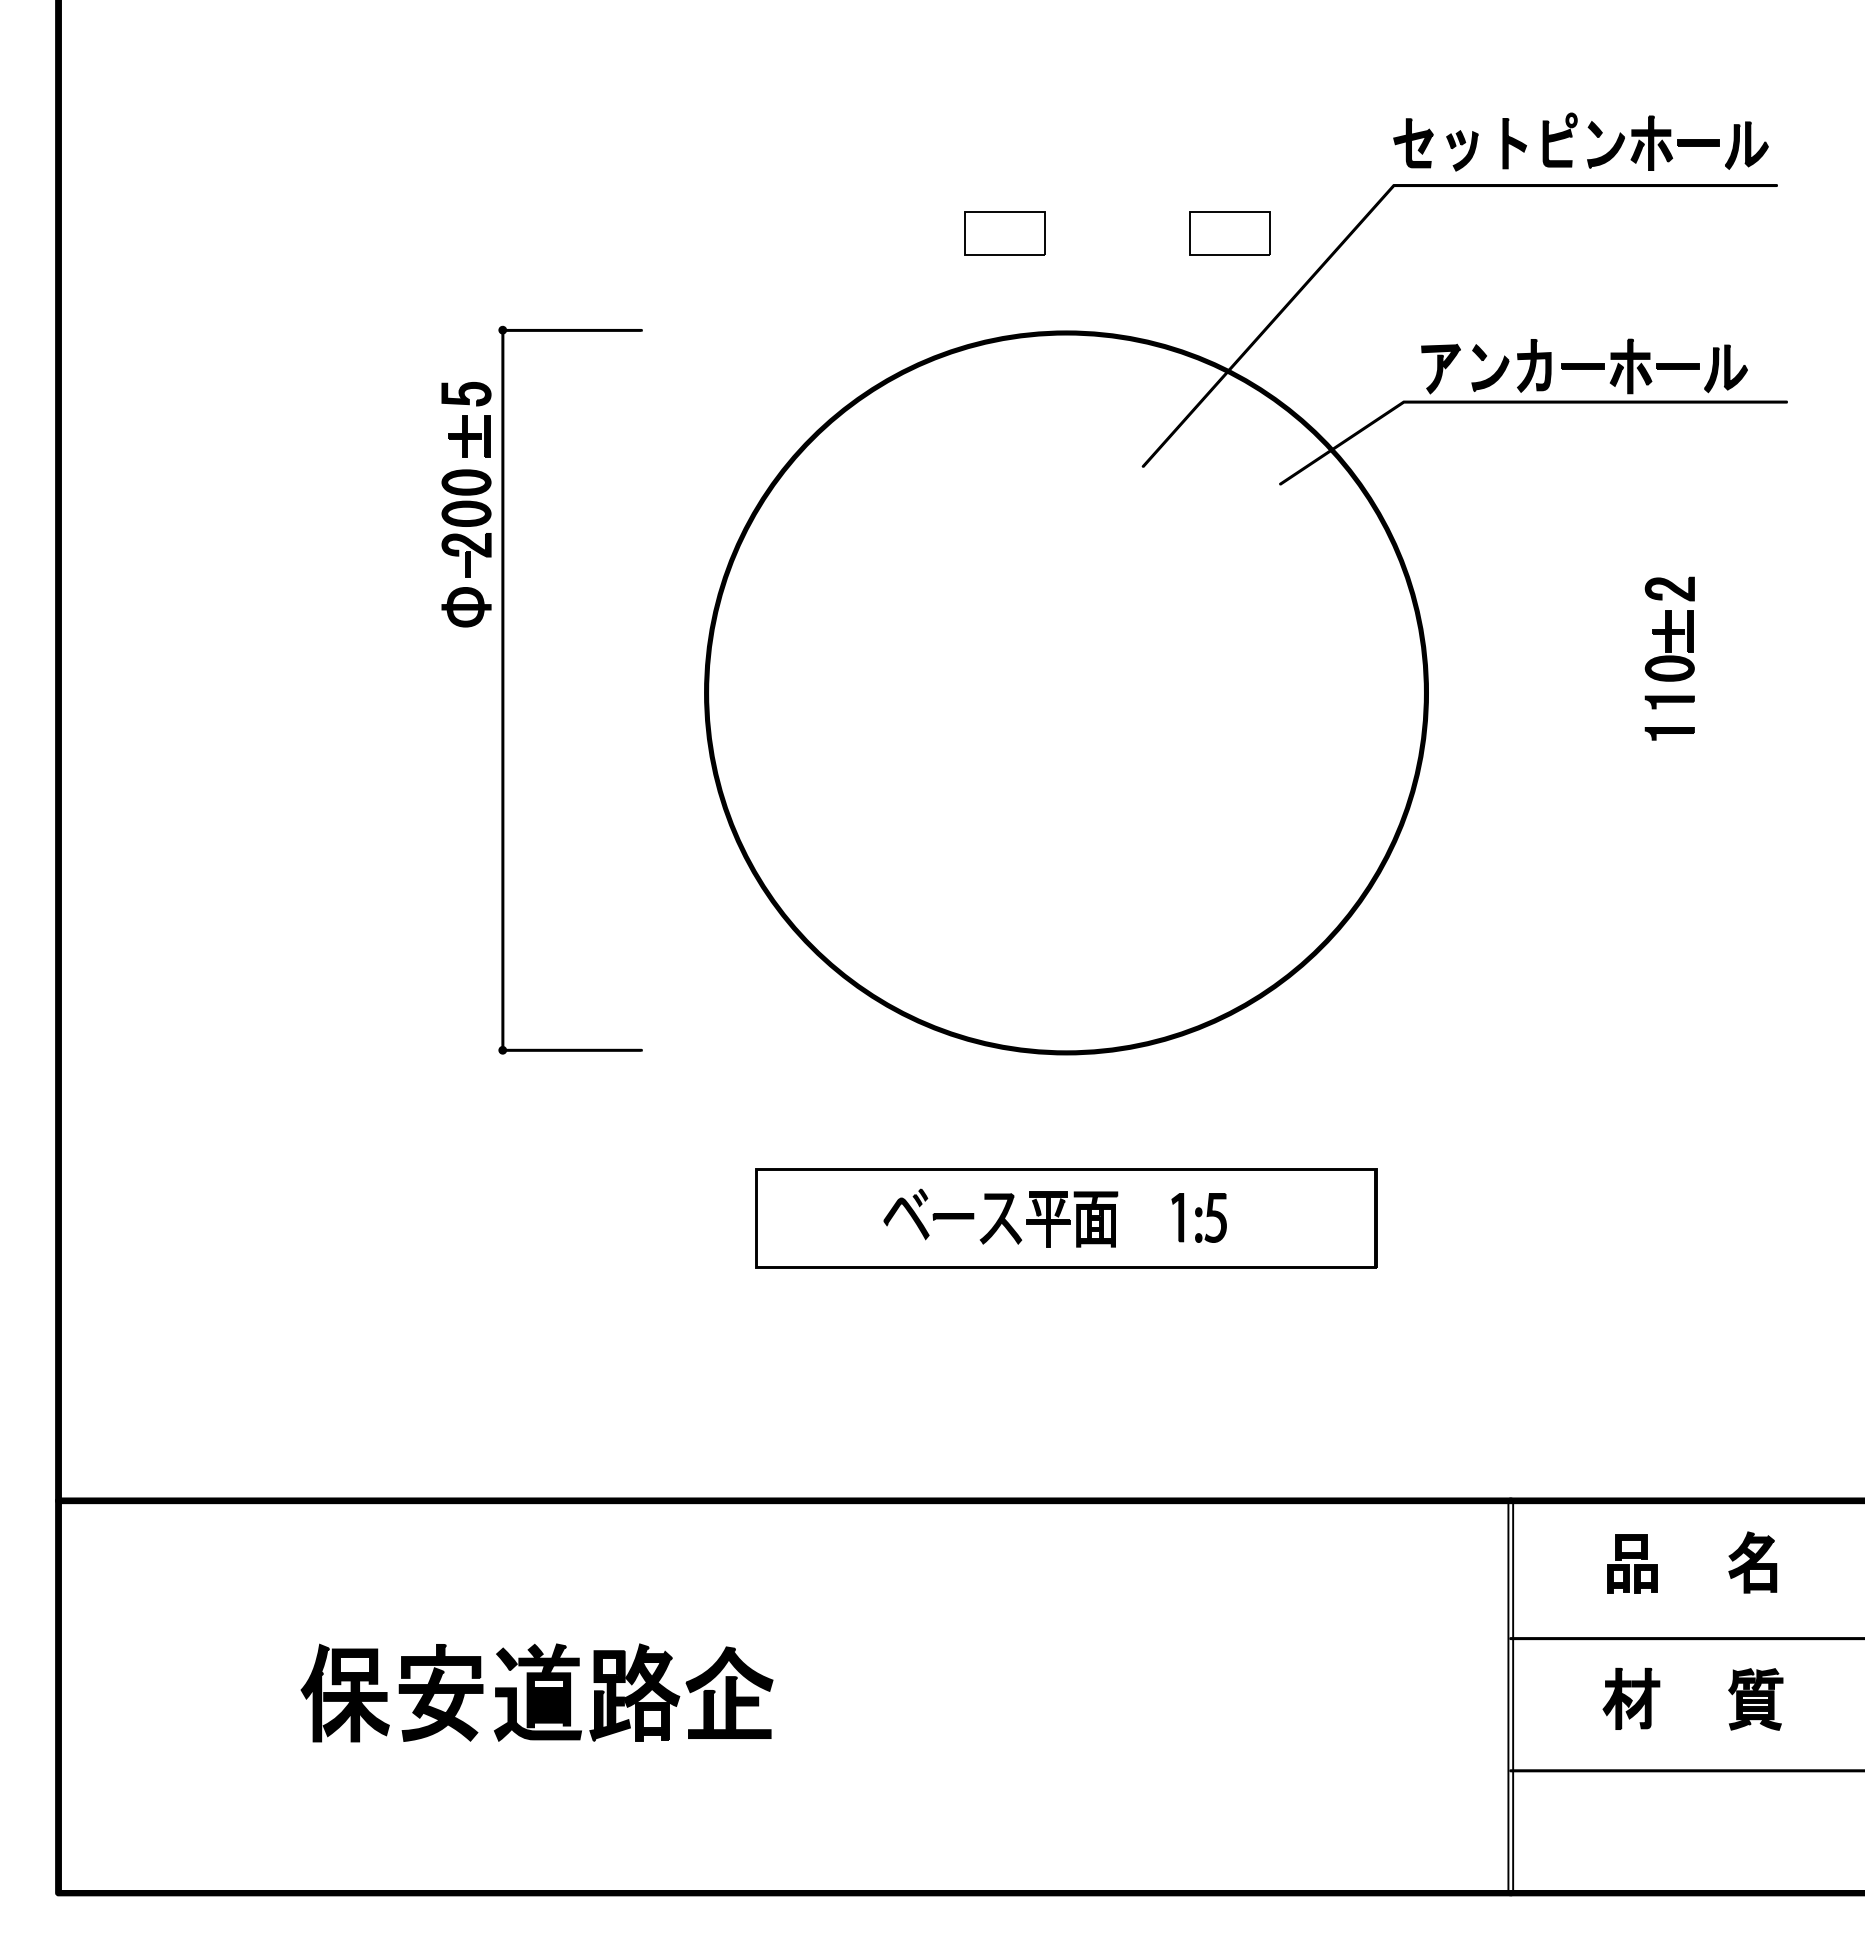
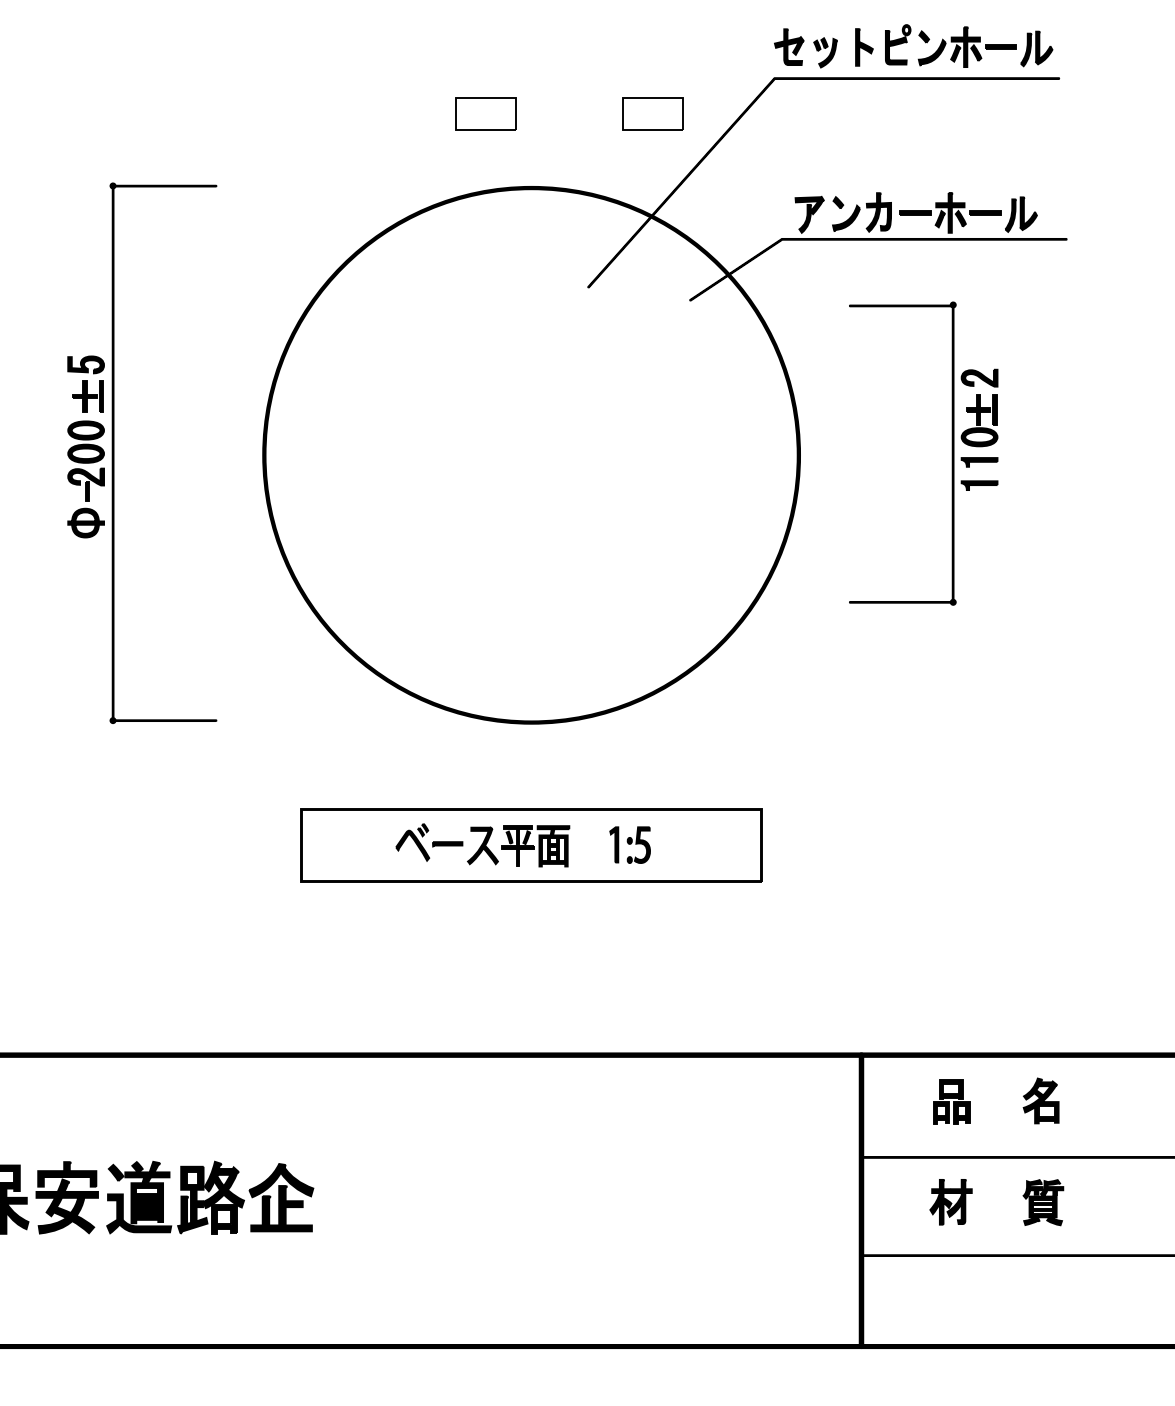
part: (466, 504) -> (86, 446), moved
part: (1632, 690) -> (951, 453), added
fill: (1510, 1696) -> (861, 1200), added

